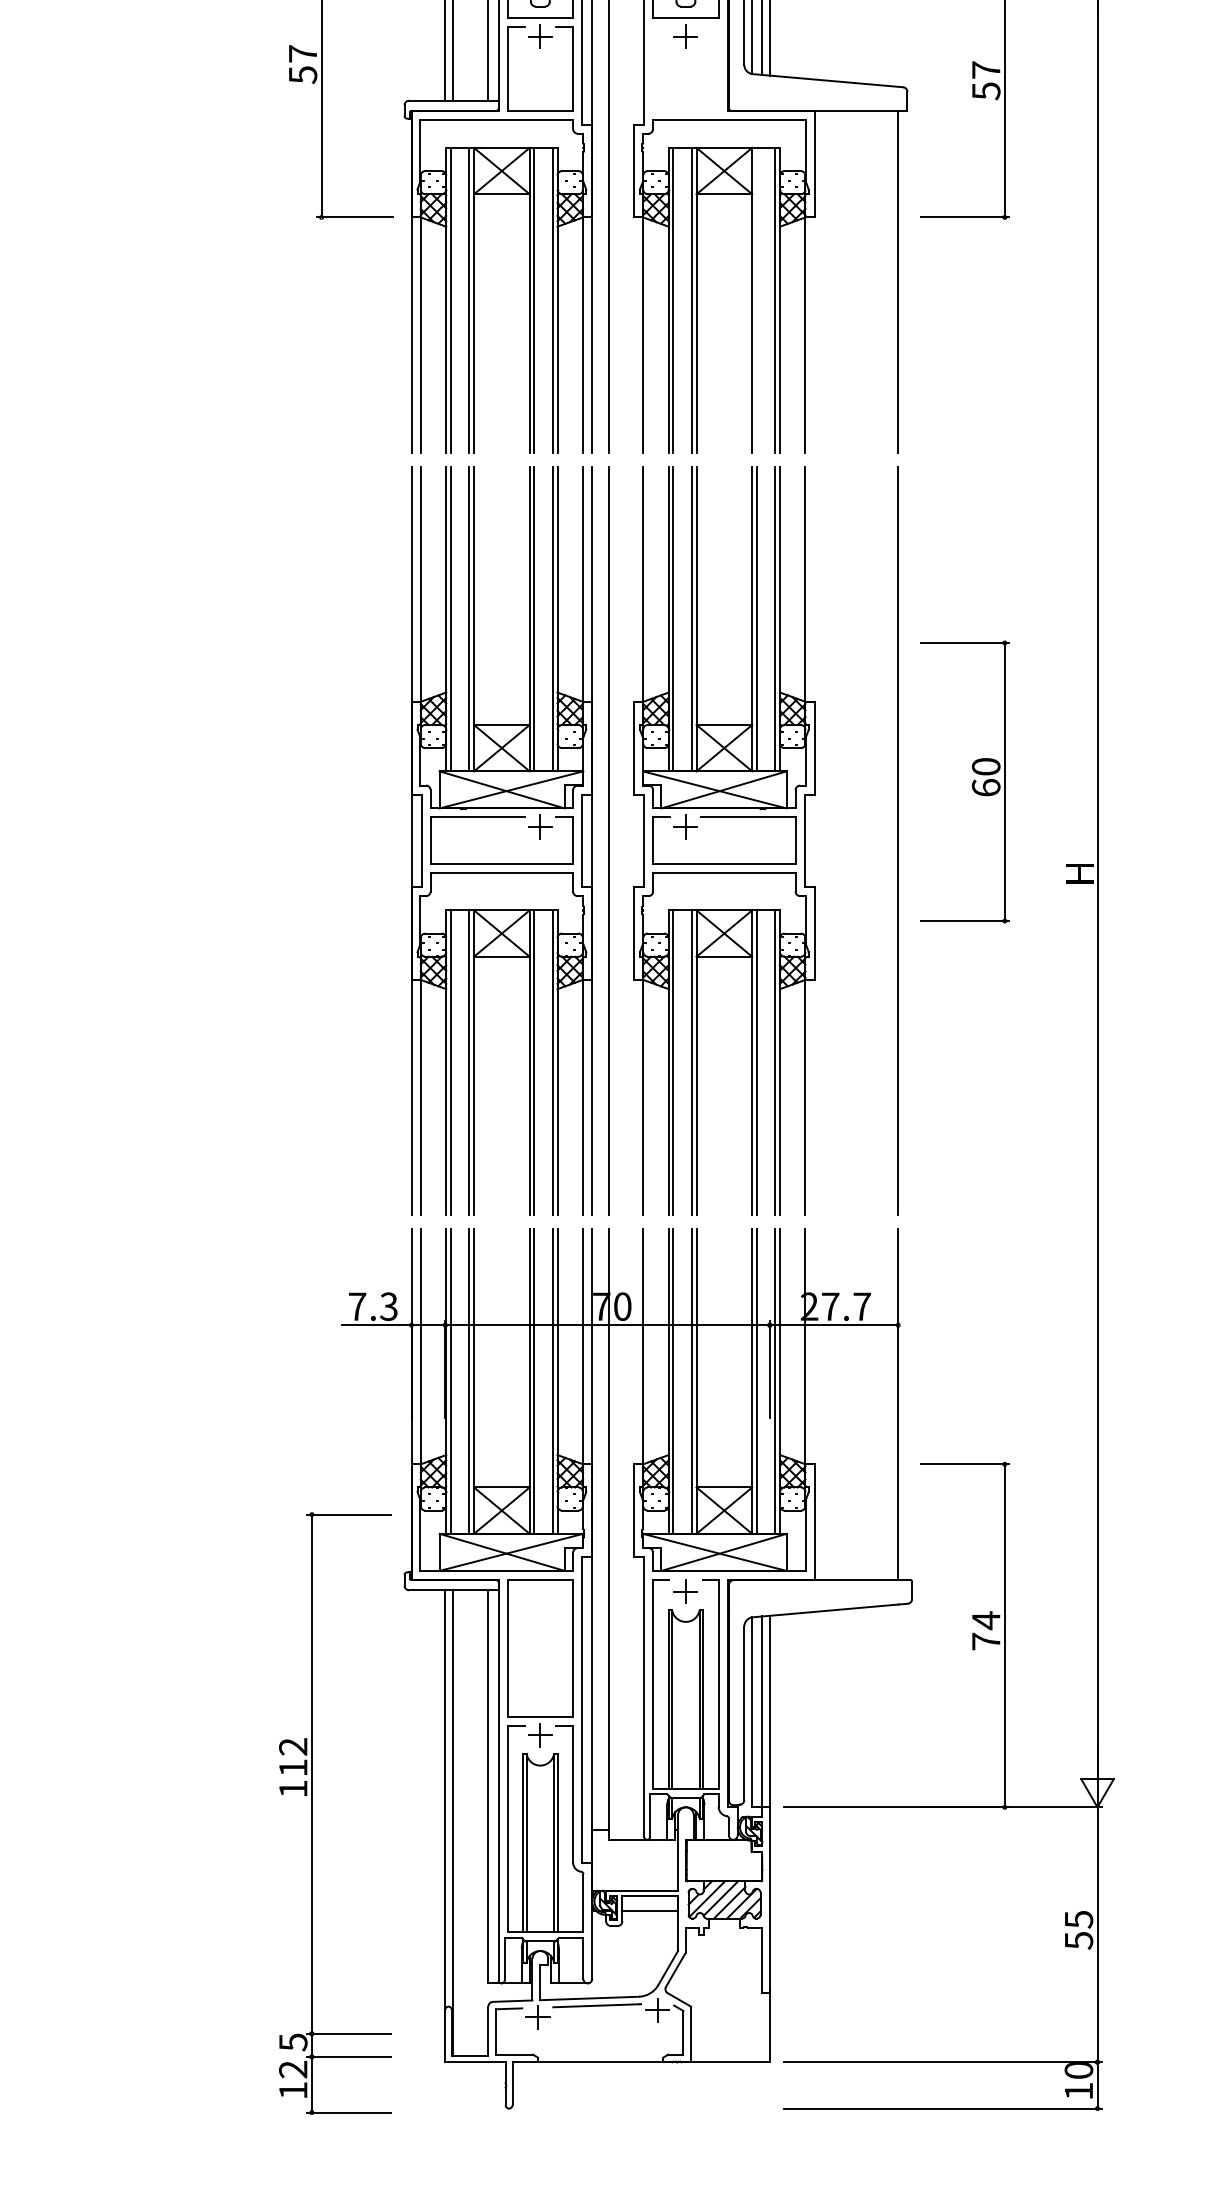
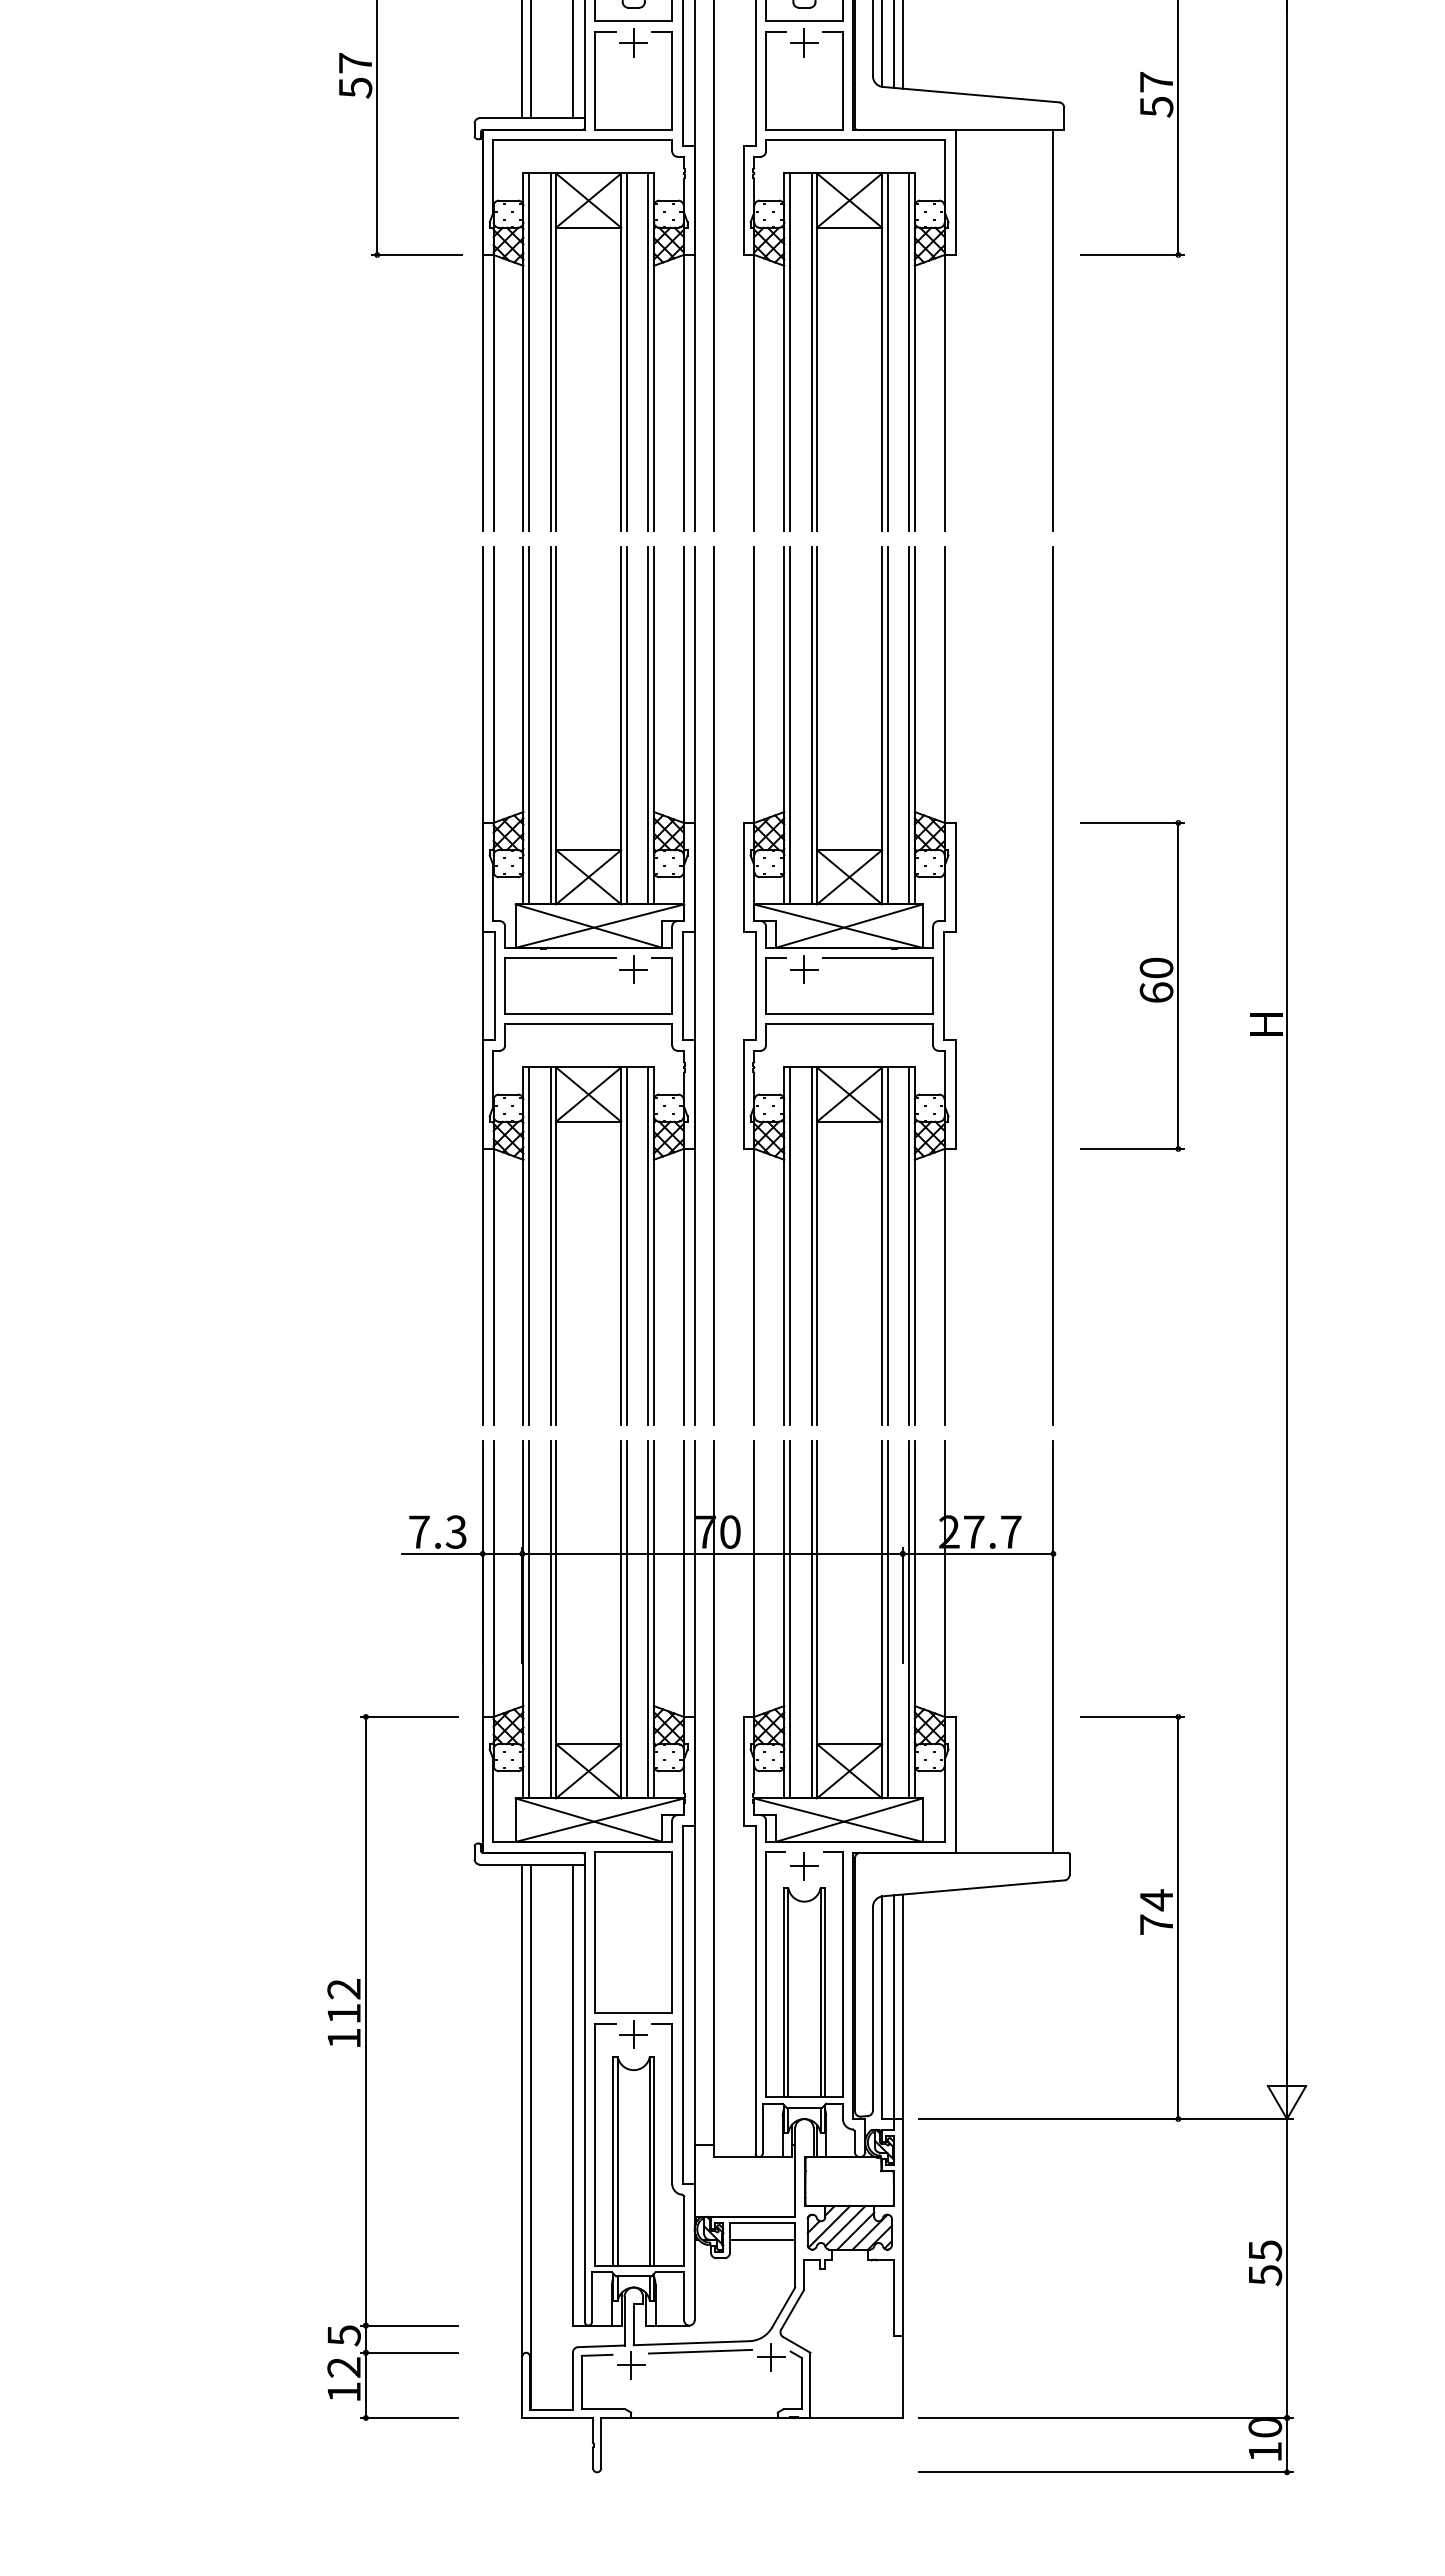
part: (653, 68) -> (766, 80), added
line: (756, 299) -> (887, 351), added
part: (972, 782) -> (1140, 986), moved
part: (312, 1813) -> (366, 2067), moved

